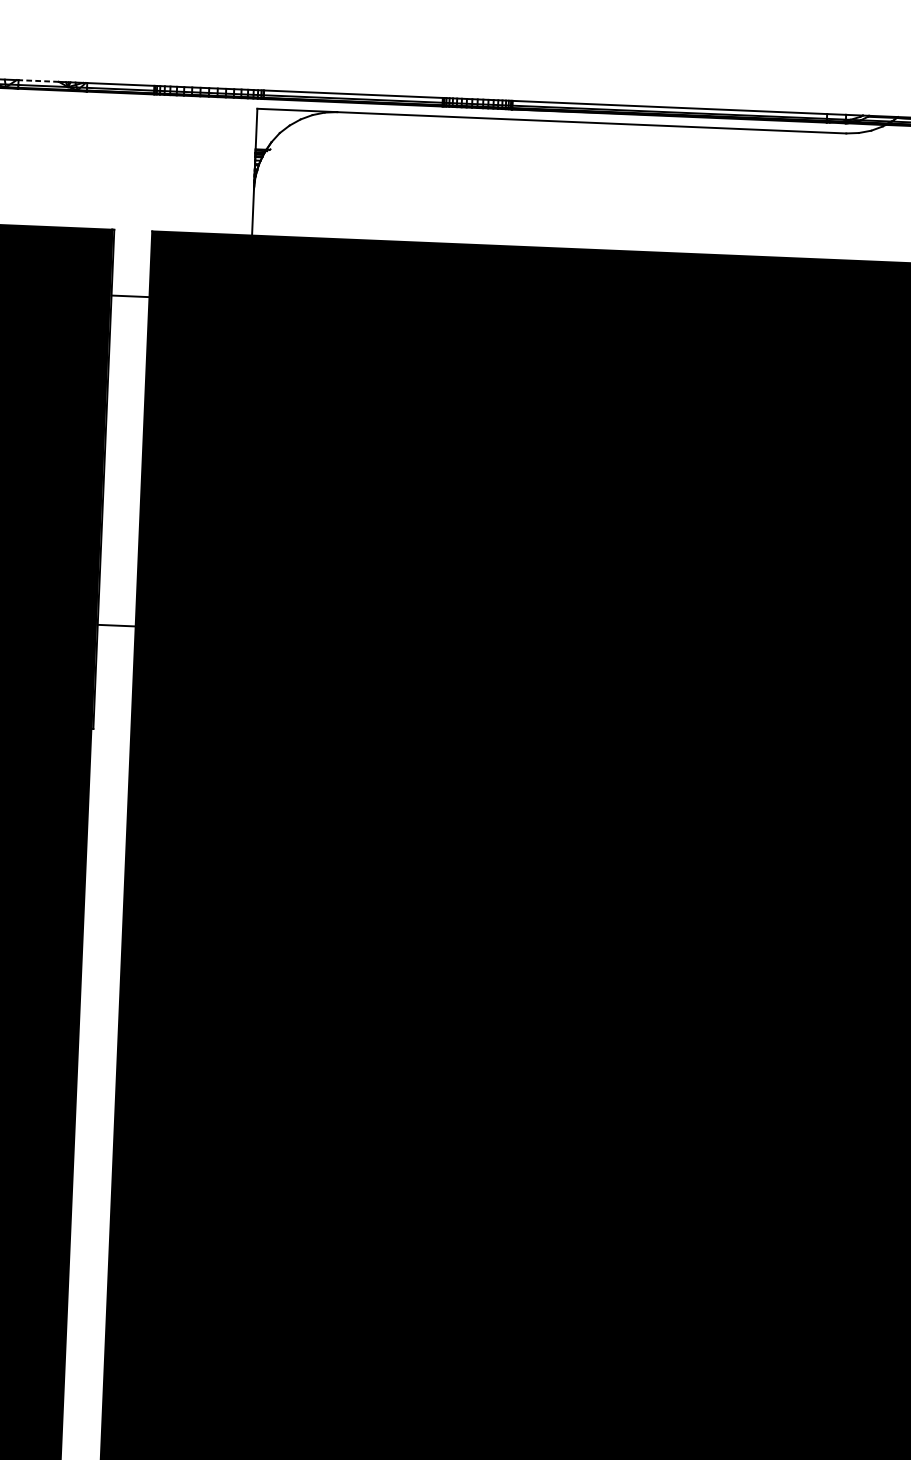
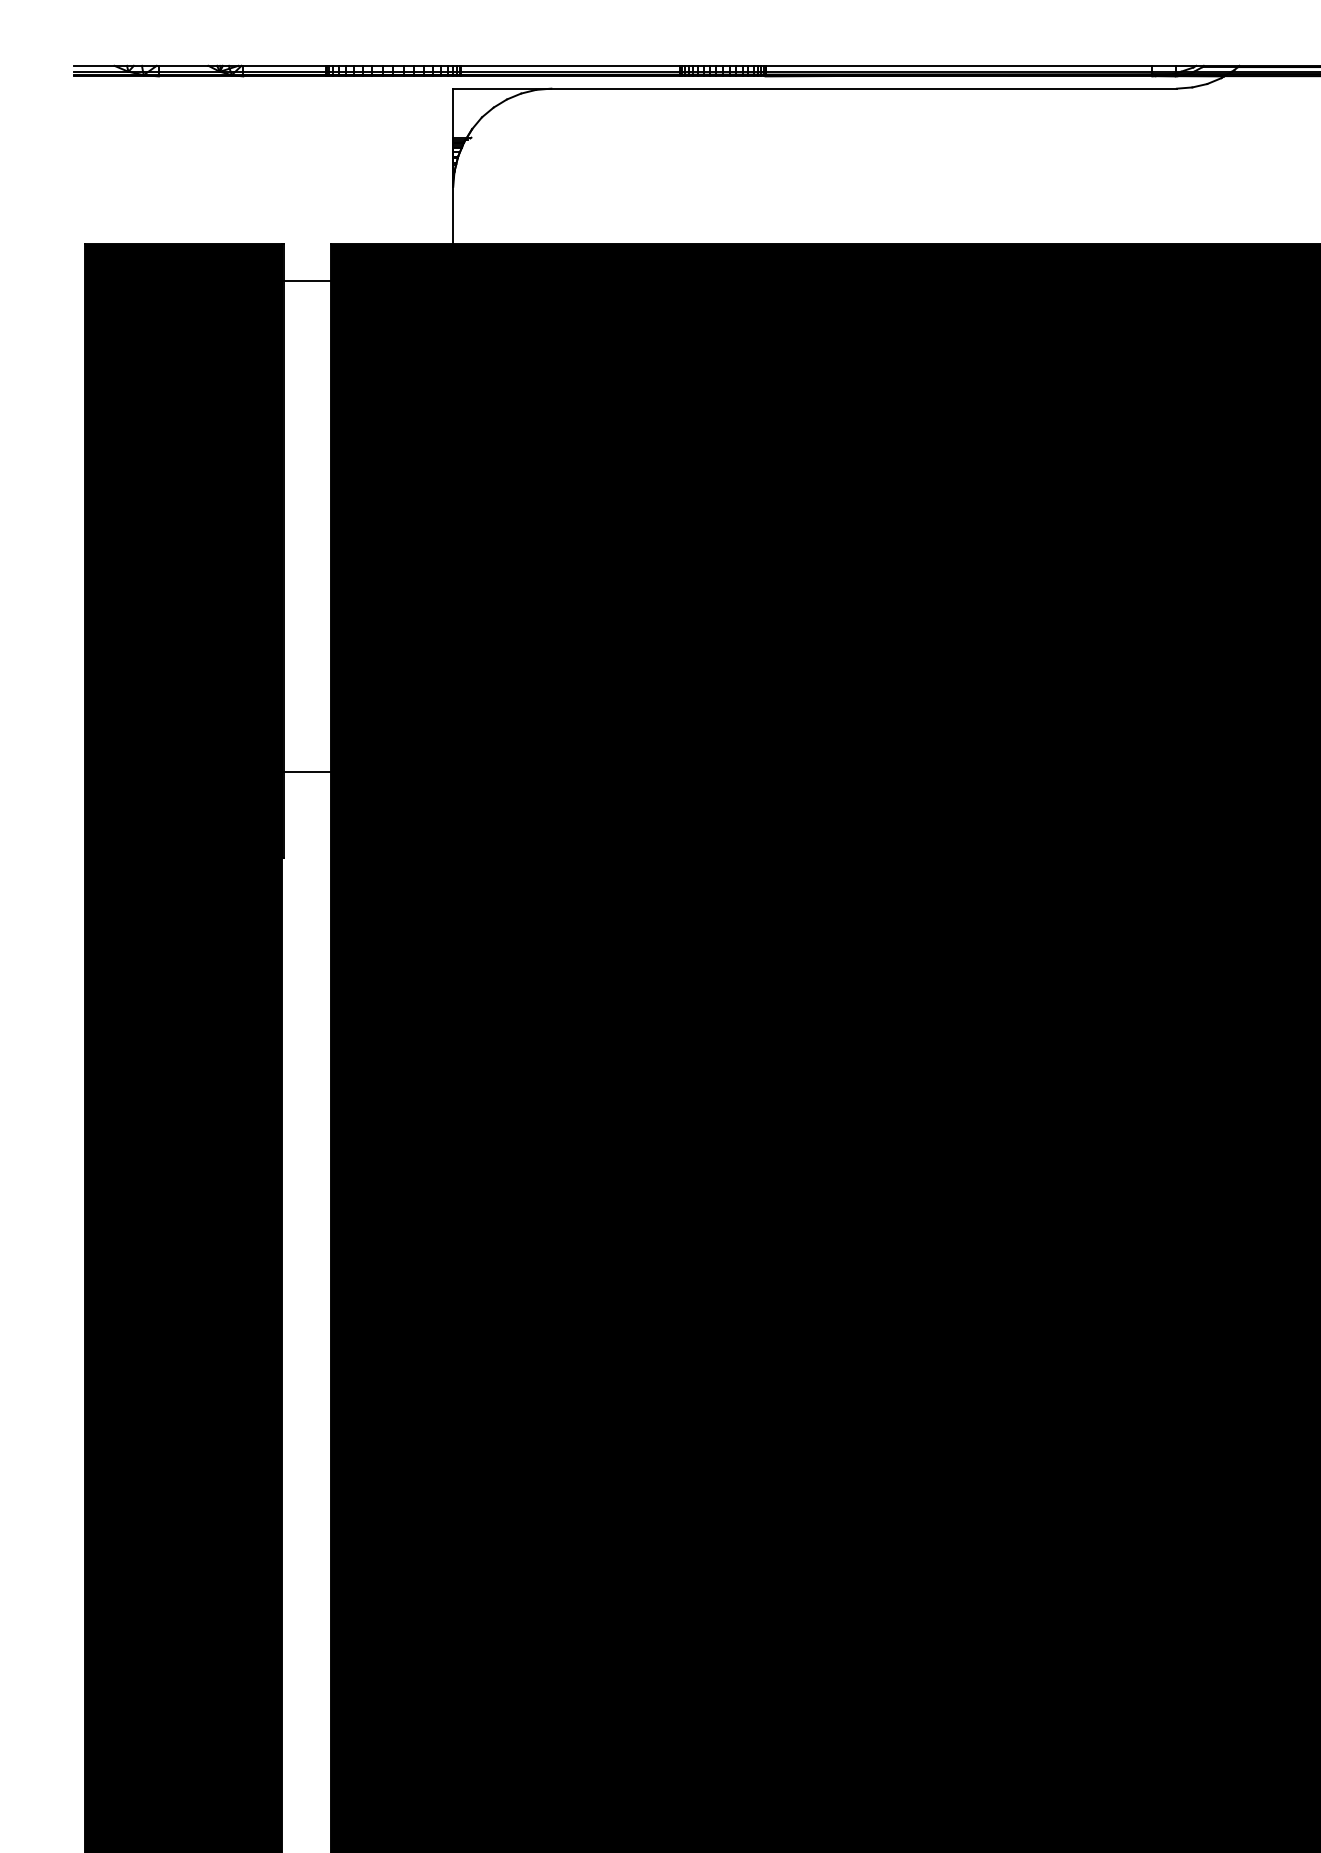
line: (38, 80) -> (183, 65), dashed -> solid
line: (130, 296) -> (307, 281), moved
line: (116, 625) -> (307, 771), moved

